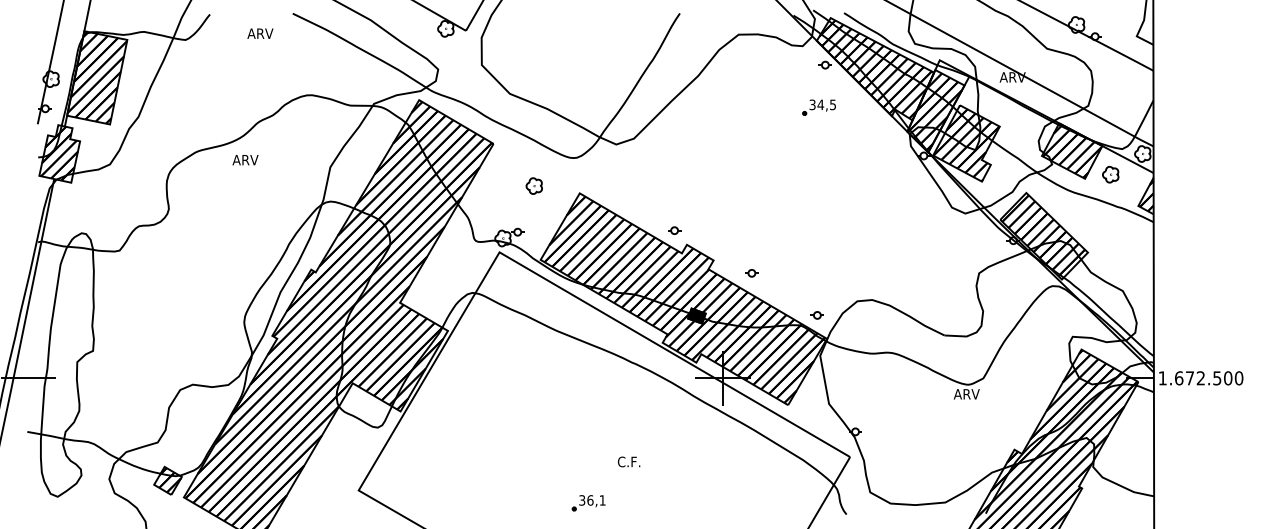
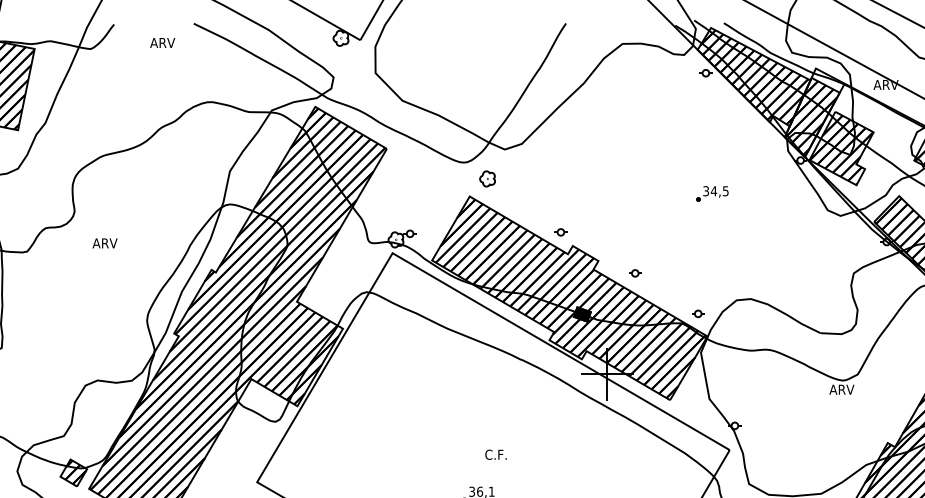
part: (818, 107) -> (711, 193), moved
text: (245, 160) -> (105, 243), moved
part: (533, 185) -> (486, 178), moved
text: (629, 461) -> (496, 454), moved

